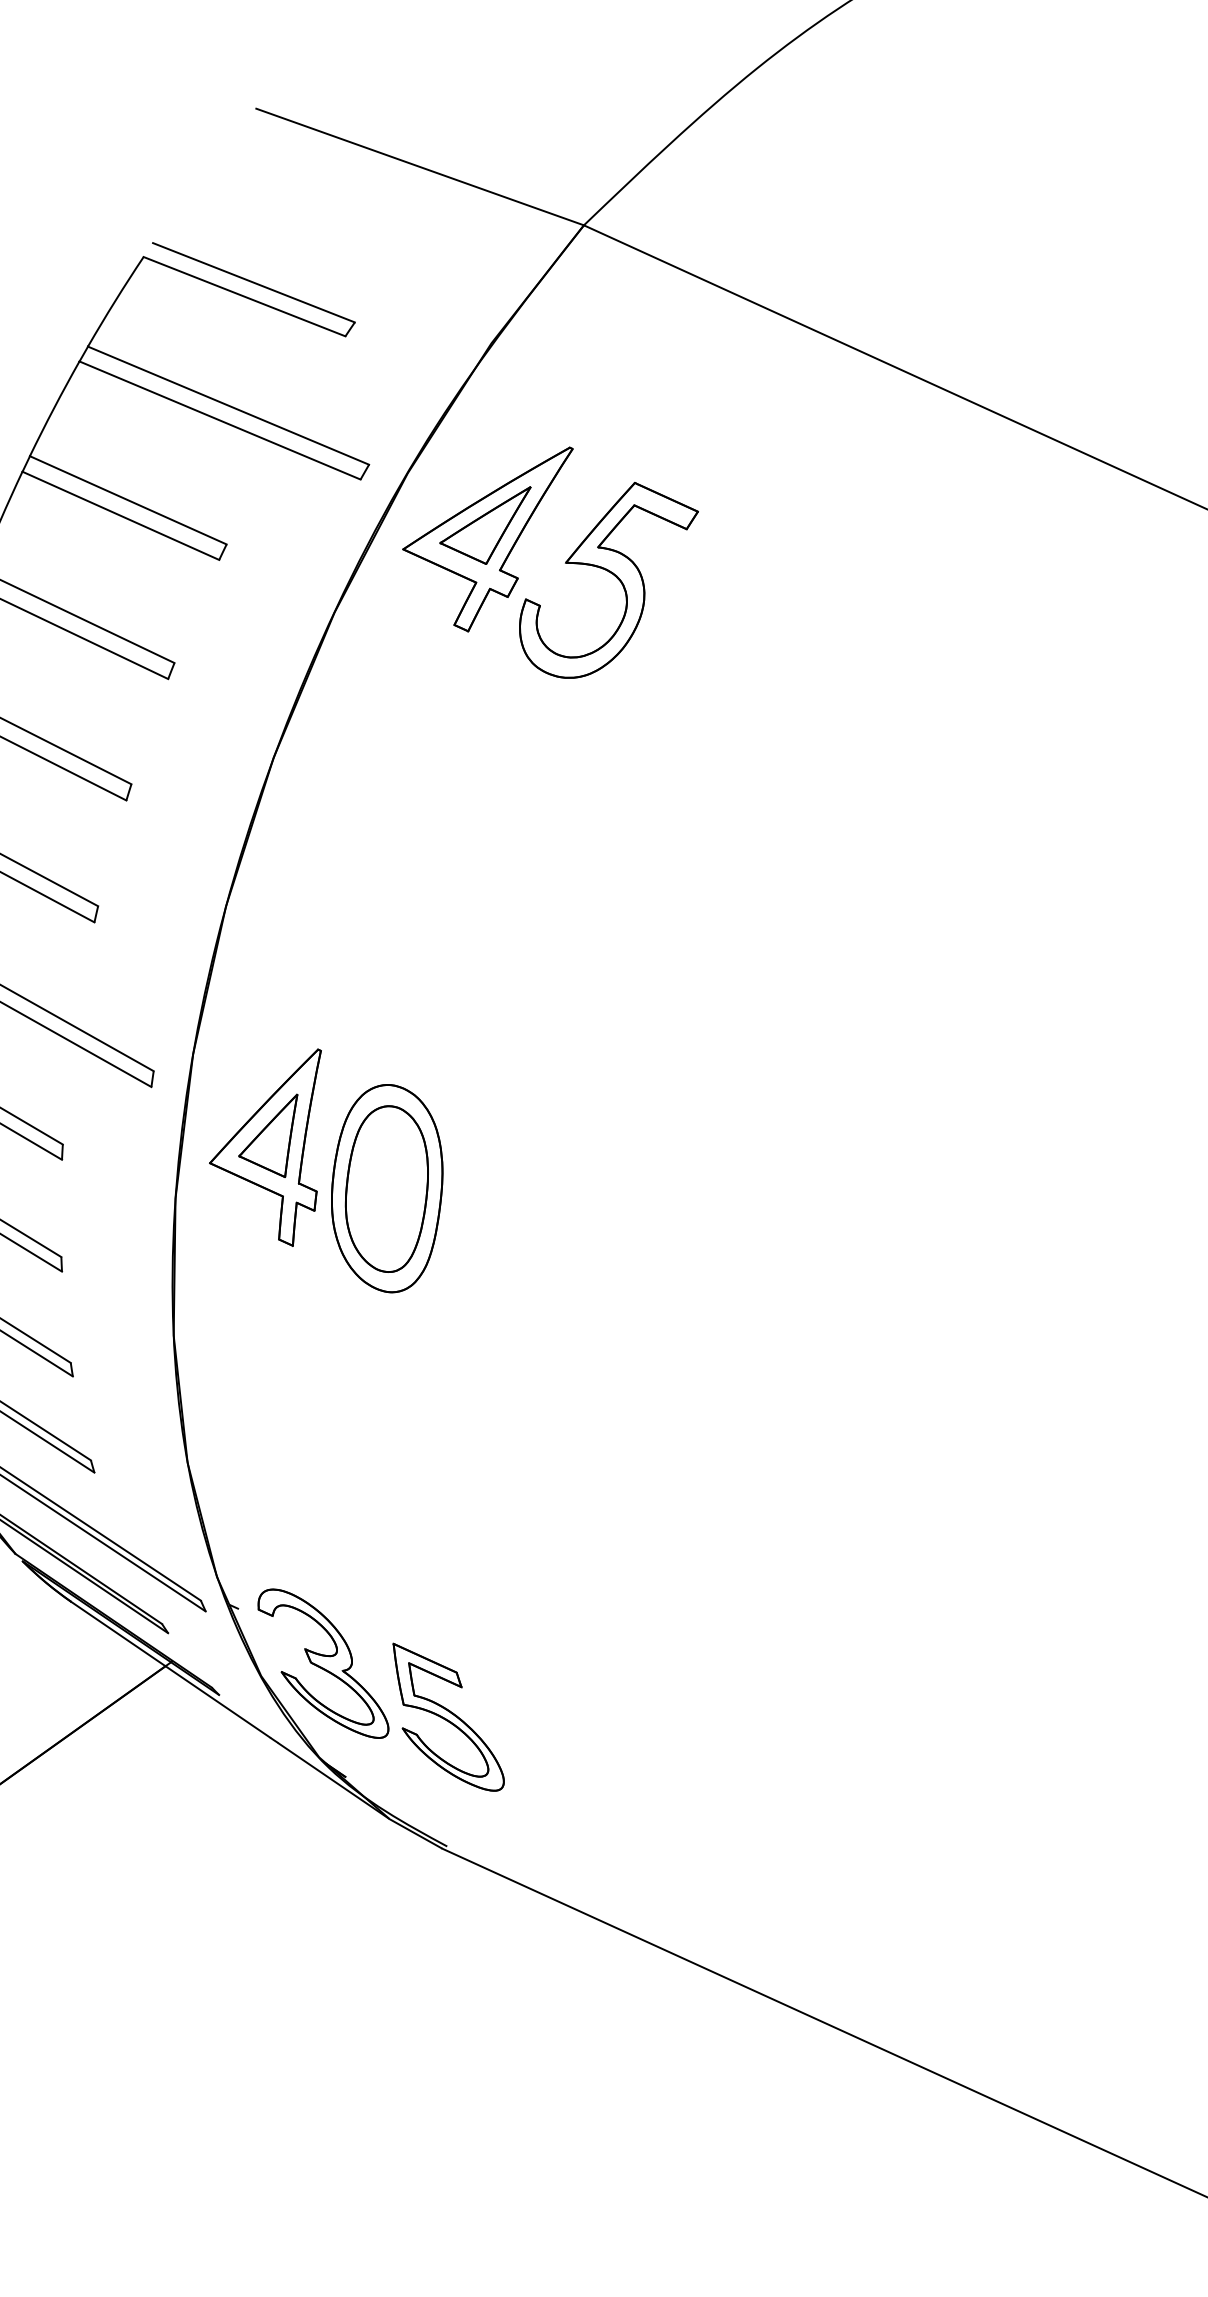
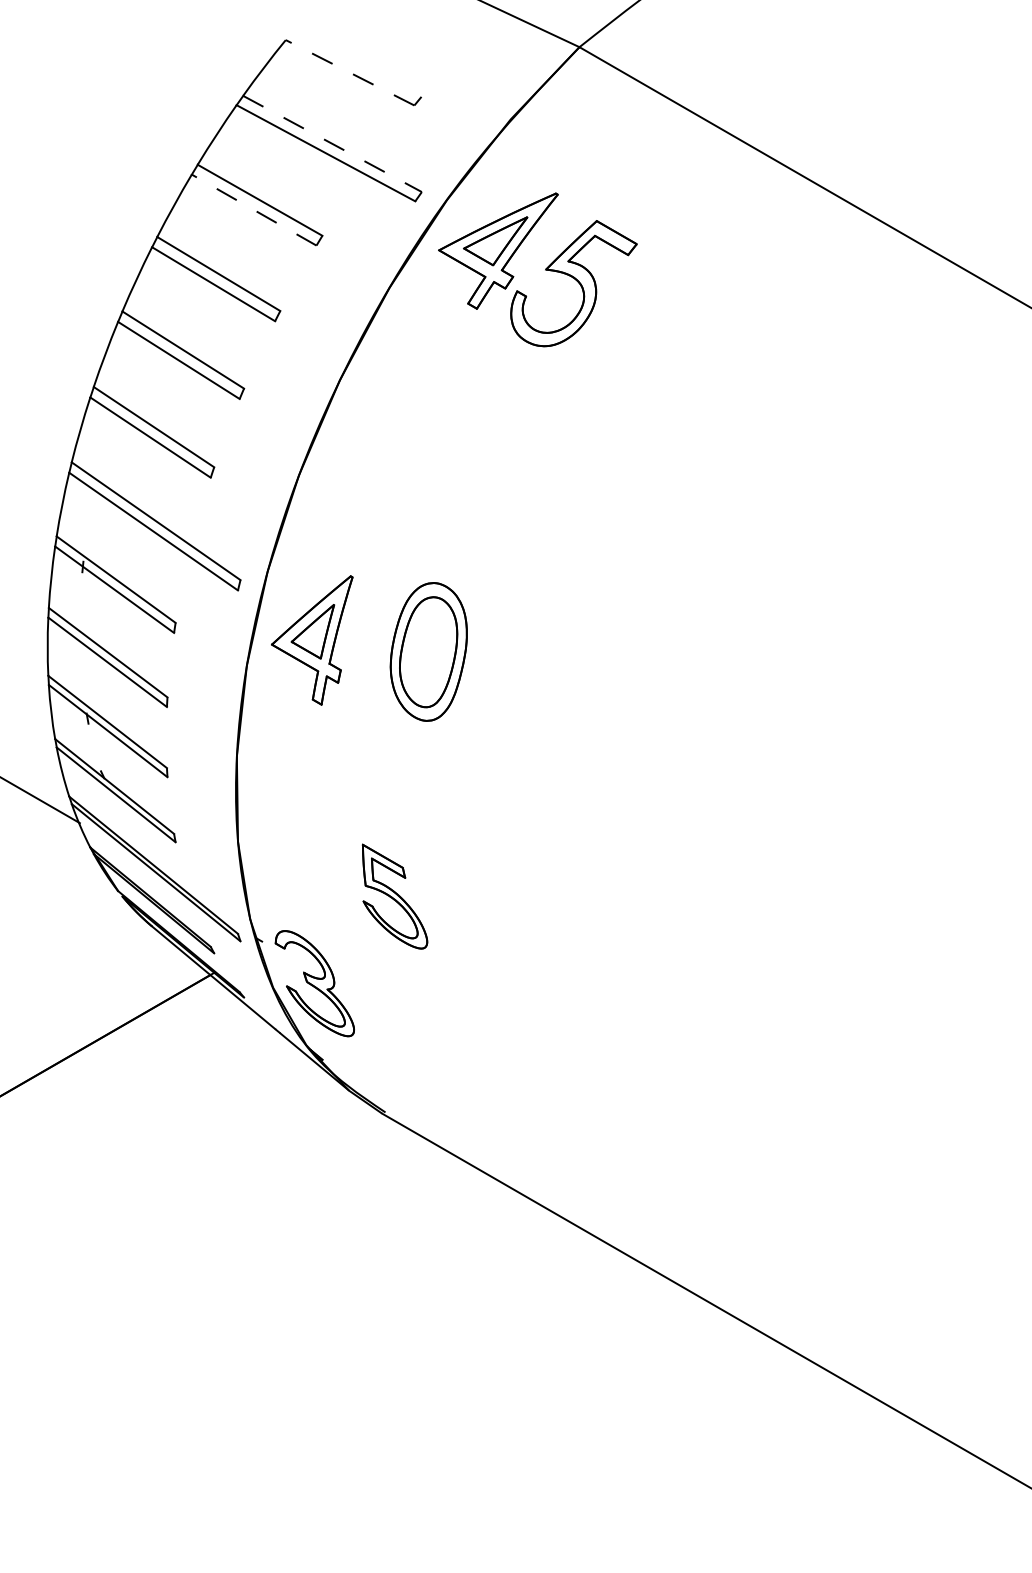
line: (252, 281) -> (356, 63), removed
line: (243, 296) -> (349, 72), solid -> dashed
line: (228, 406) -> (332, 144), solid -> dashed
line: (121, 516) -> (254, 210), solid -> dashed
part: (386, 1188) -> (428, 651), moved
part: (448, 1716) -> (394, 896), moved

